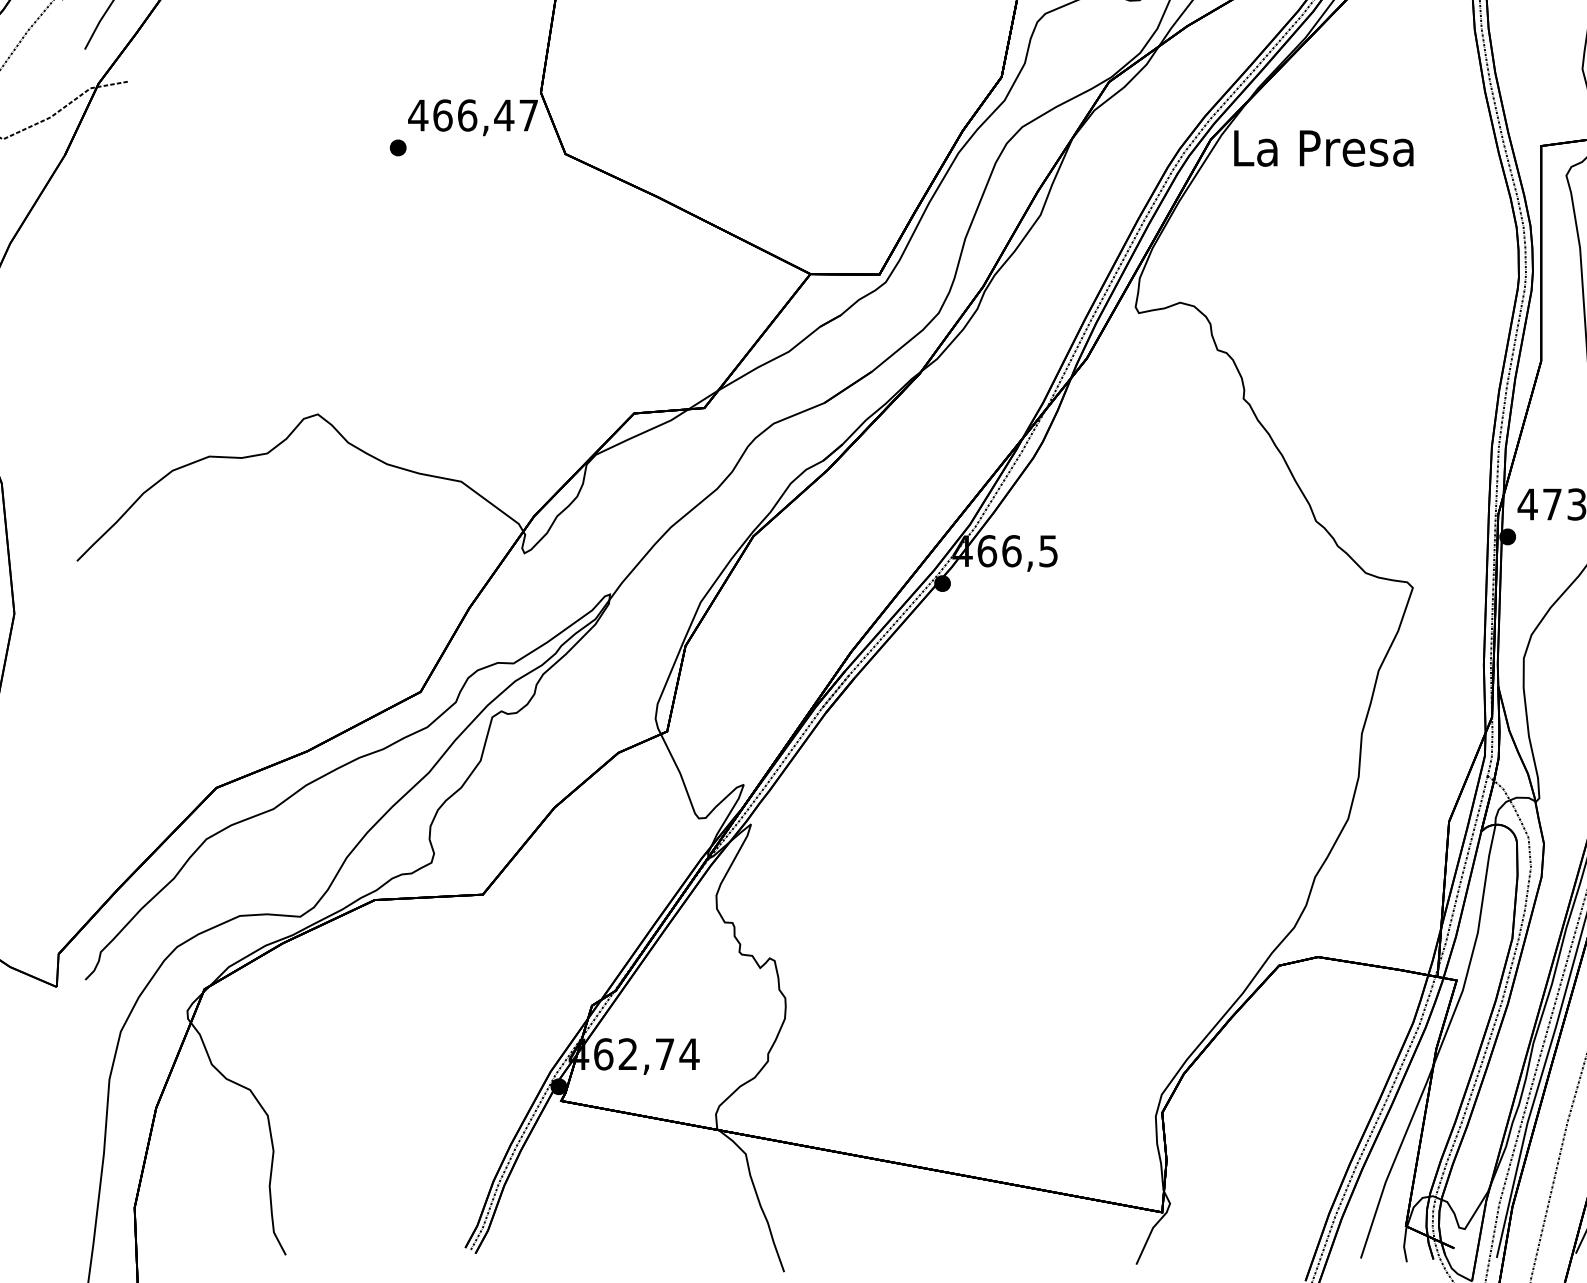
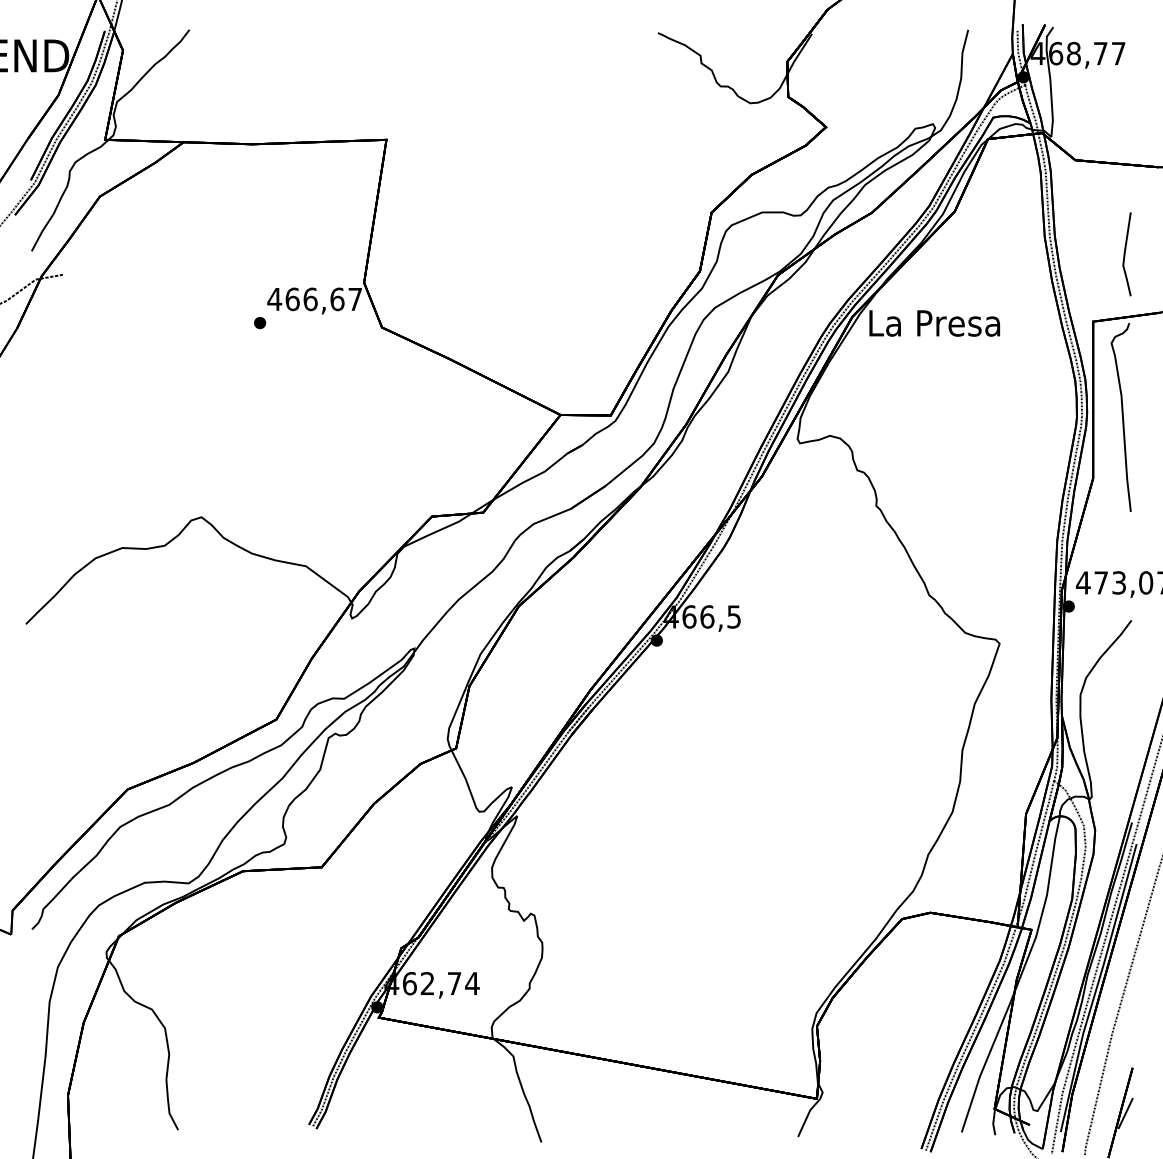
text: (503, 115) -> (336, 299), 466,47 -> 466,67

